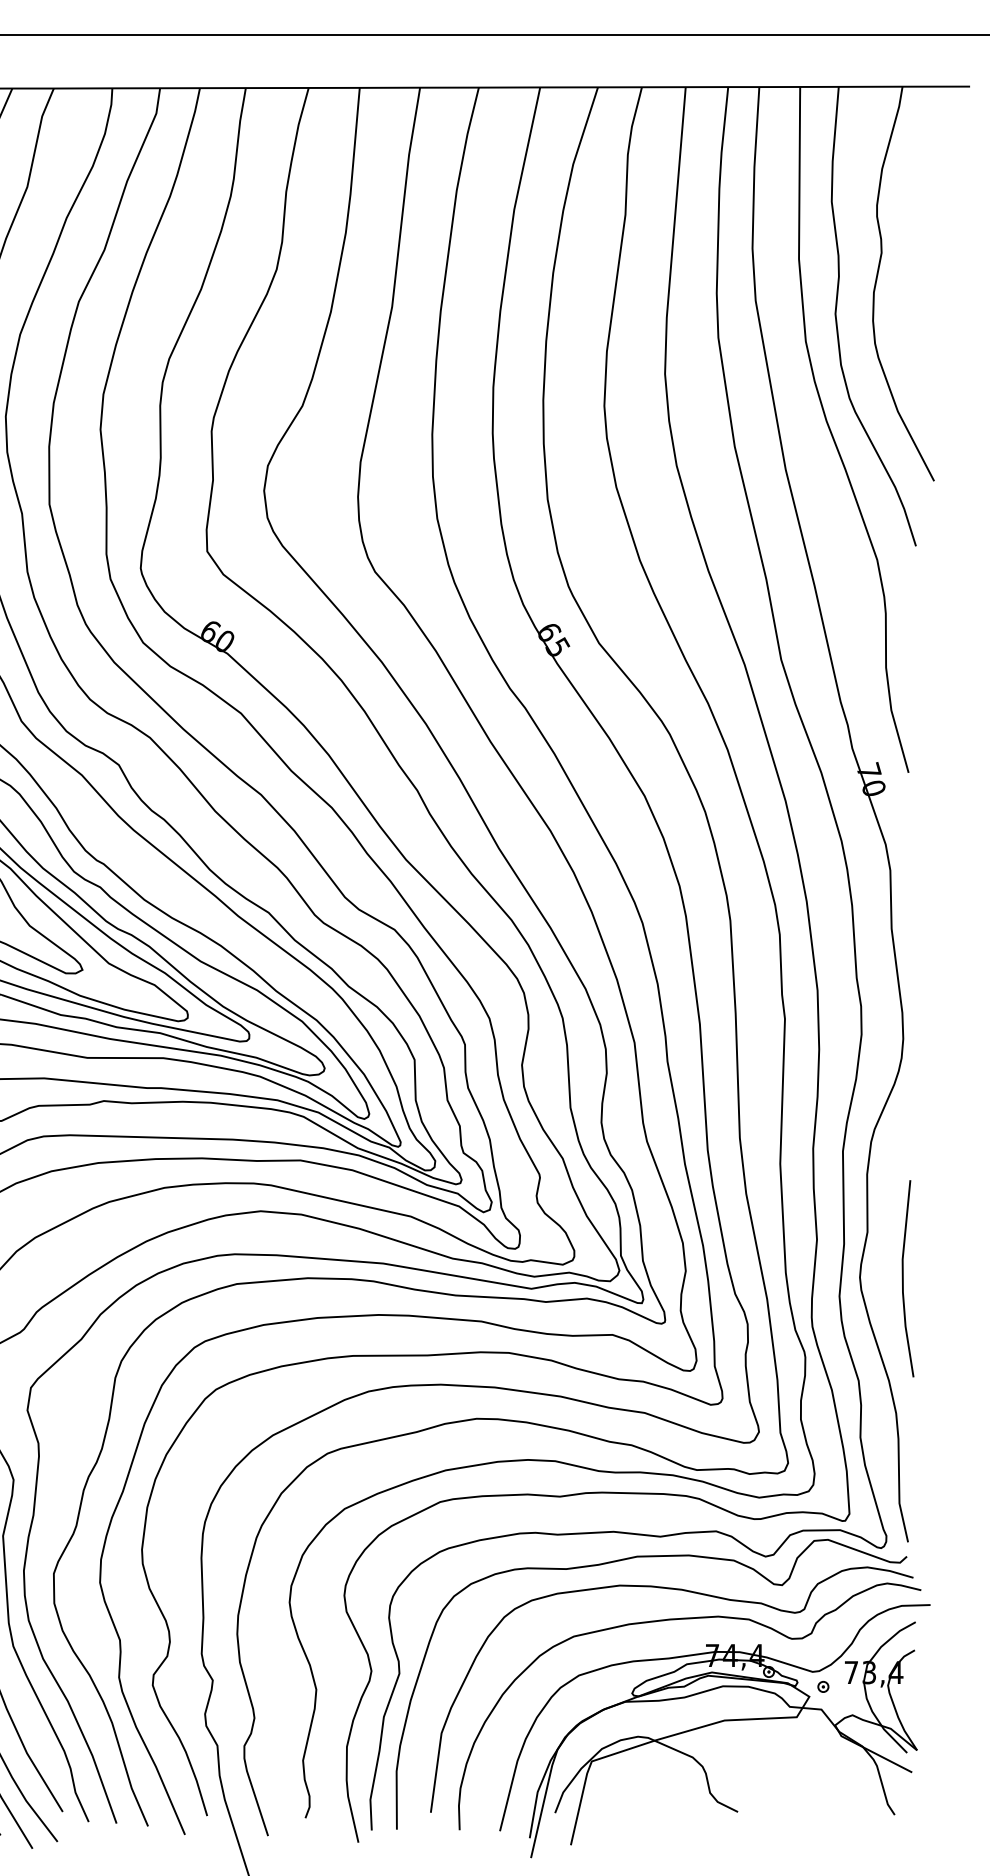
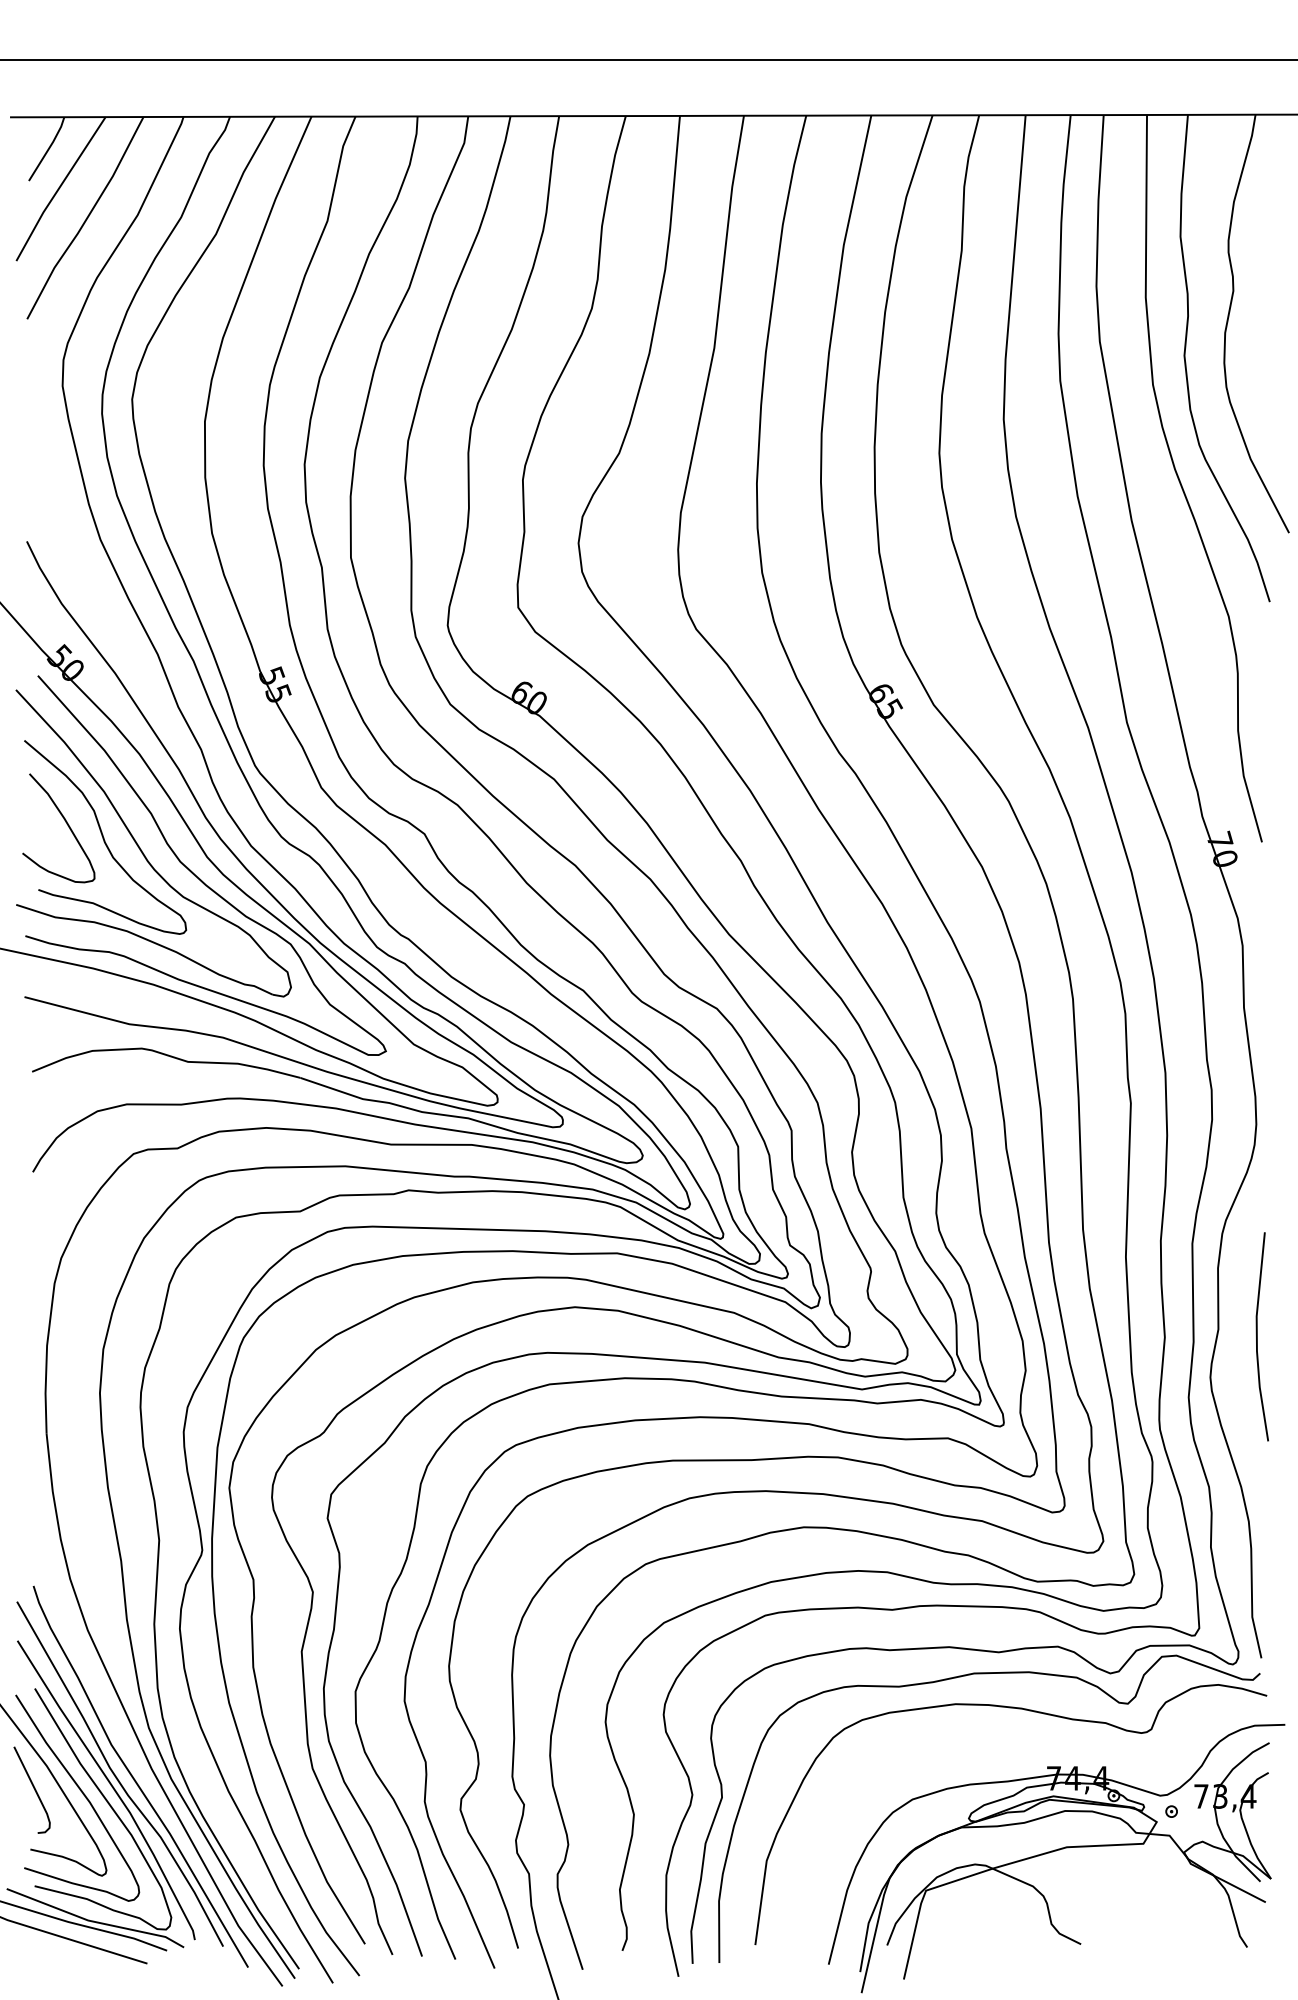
line: (903, 1278) -> (1257, 1336), moved
curve: (685, 1619) -> (1025, 1740), removed

